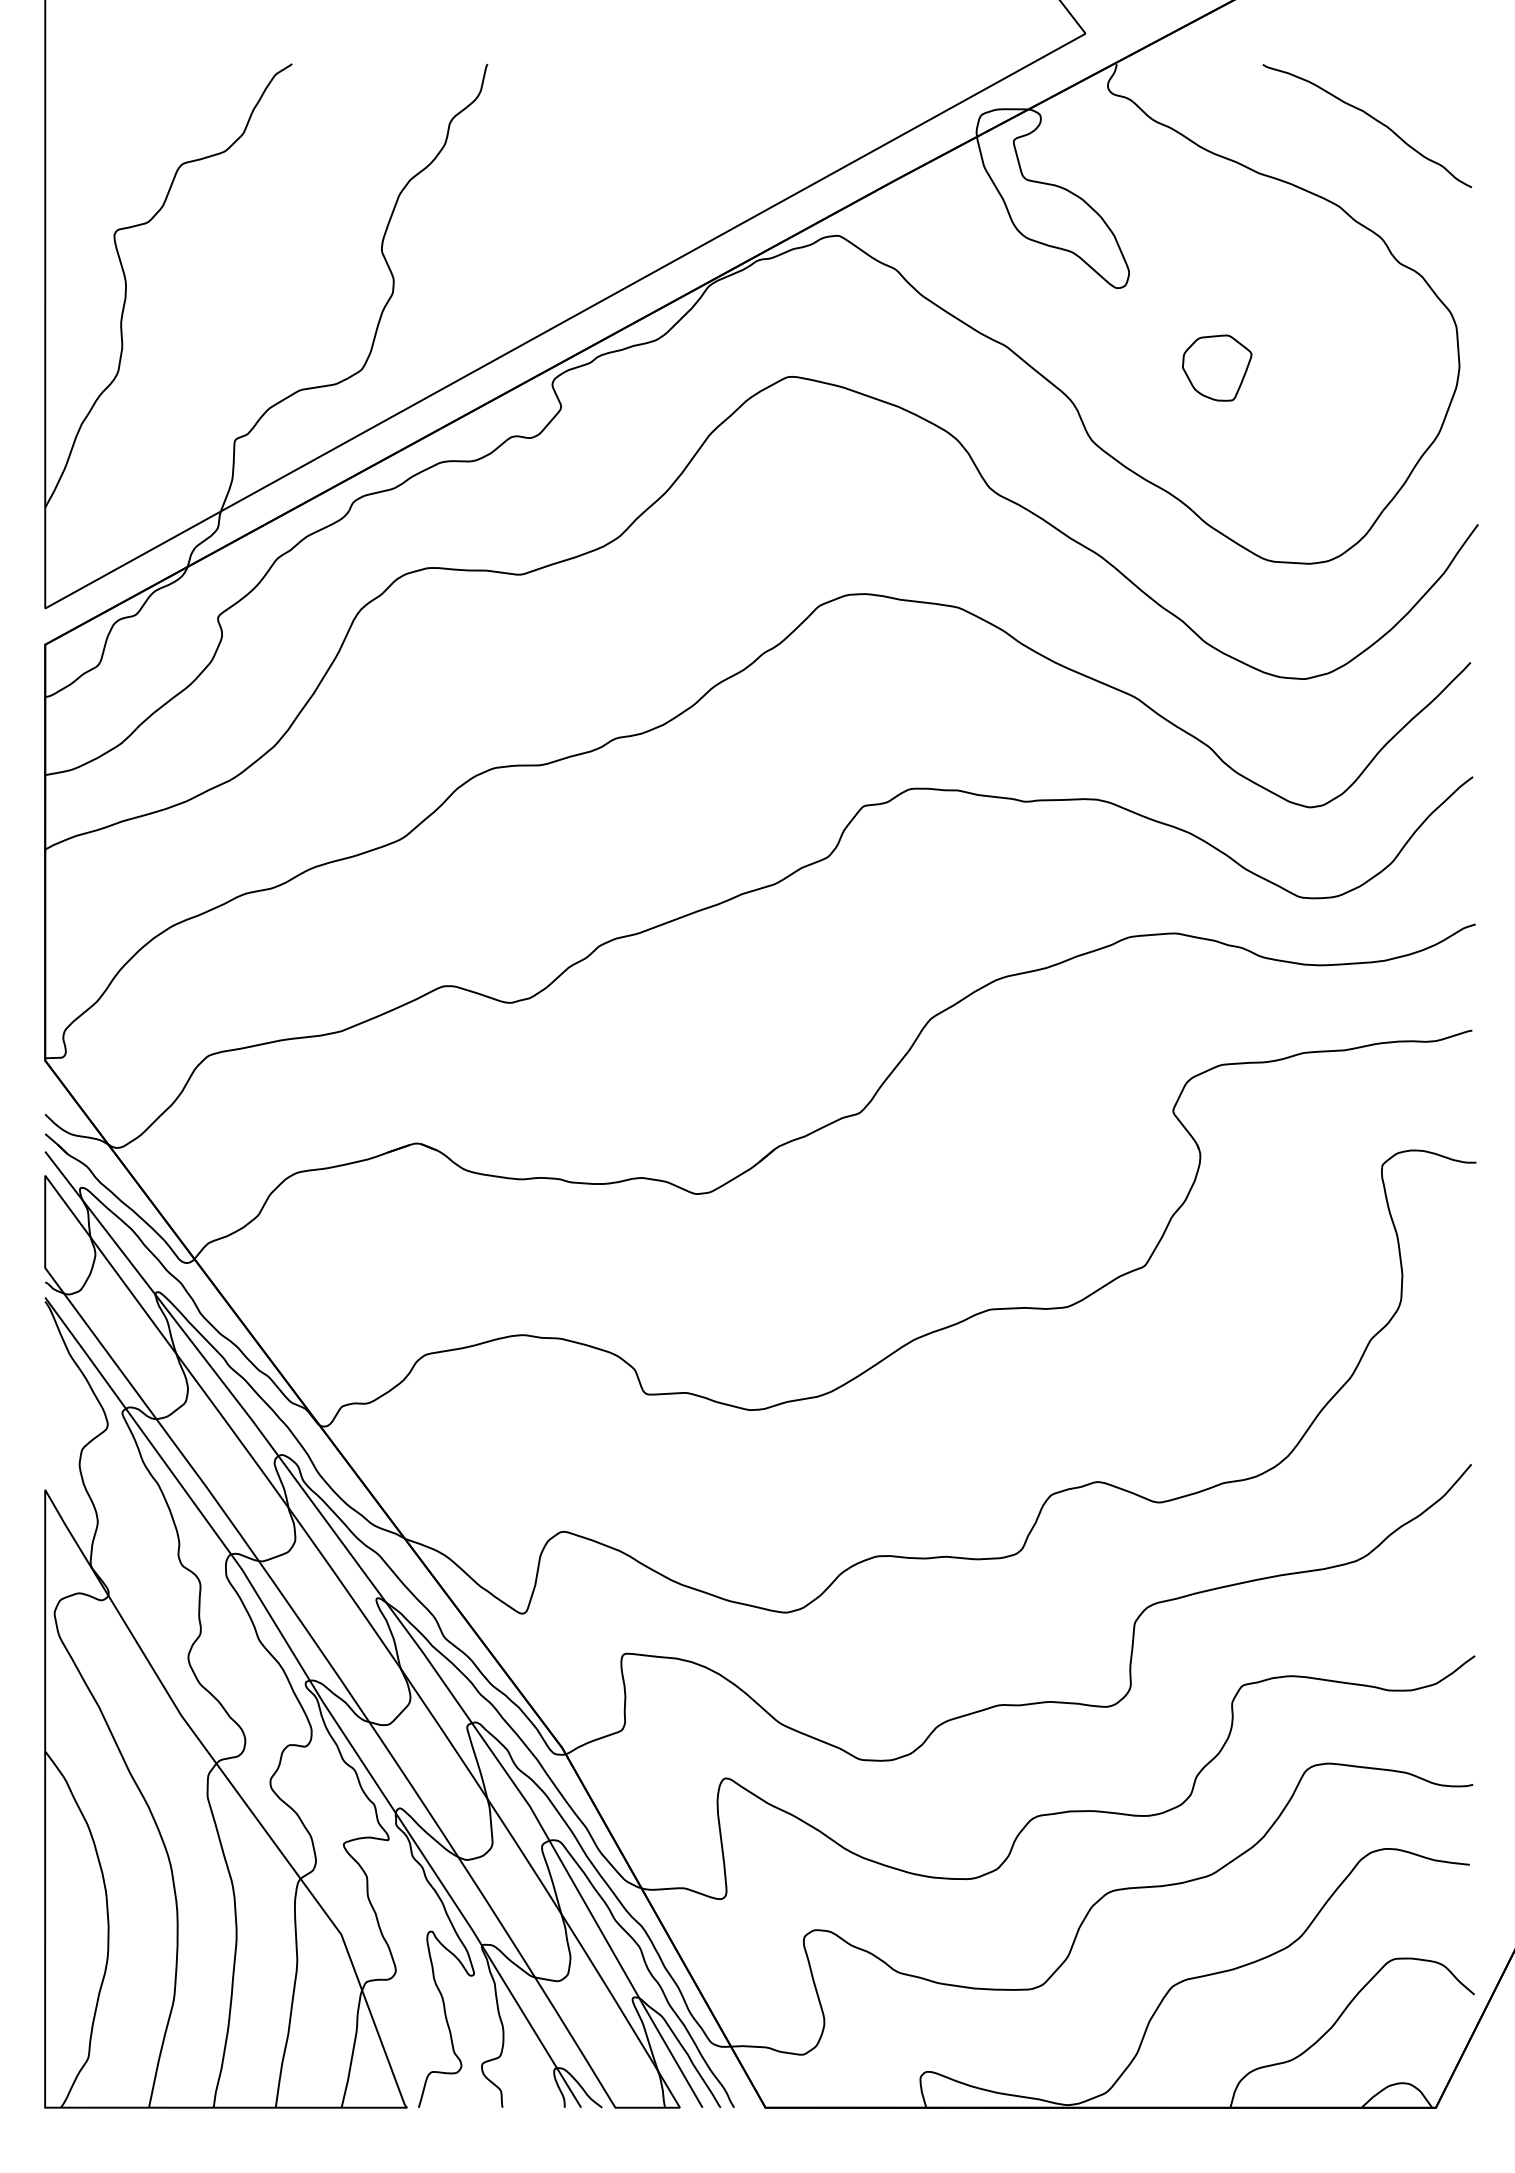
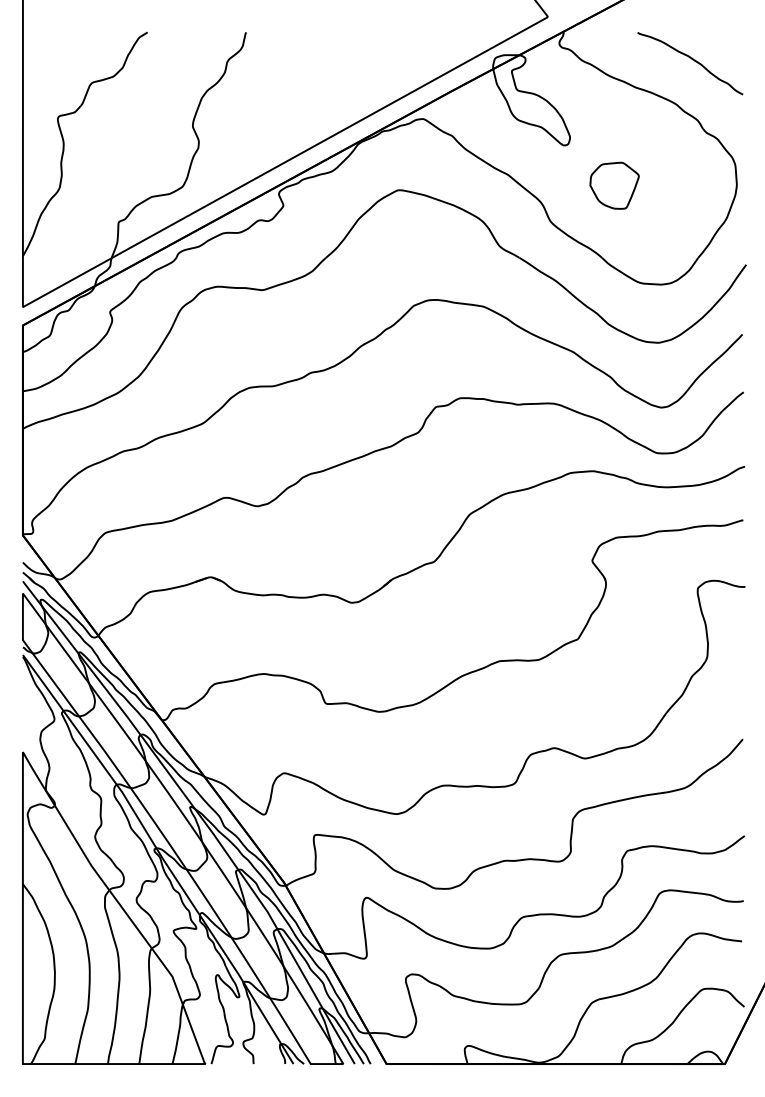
part: (1217, 367) -> (614, 185), size x1.4

